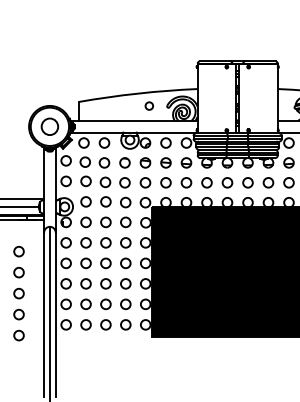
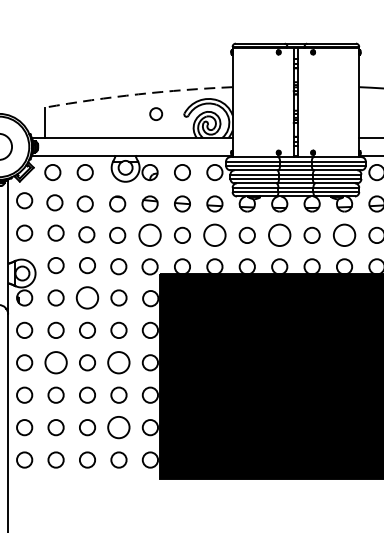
arc: (138, 93) -> (139, 94), solid -> dashed
circle: (145, 182) -> (150, 234), size x1.4
circle: (186, 182) -> (214, 234), size x1.4
circle: (227, 182) -> (279, 234), size x1.4
circle: (268, 182) -> (344, 234), size x1.4
circle: (105, 222) -> (86, 298), size x1.4
circle: (85, 263) -> (55, 363), size x1.4
circle: (125, 263) -> (118, 363), size x1.4
circle: (125, 304) -> (118, 427), size x1.4

